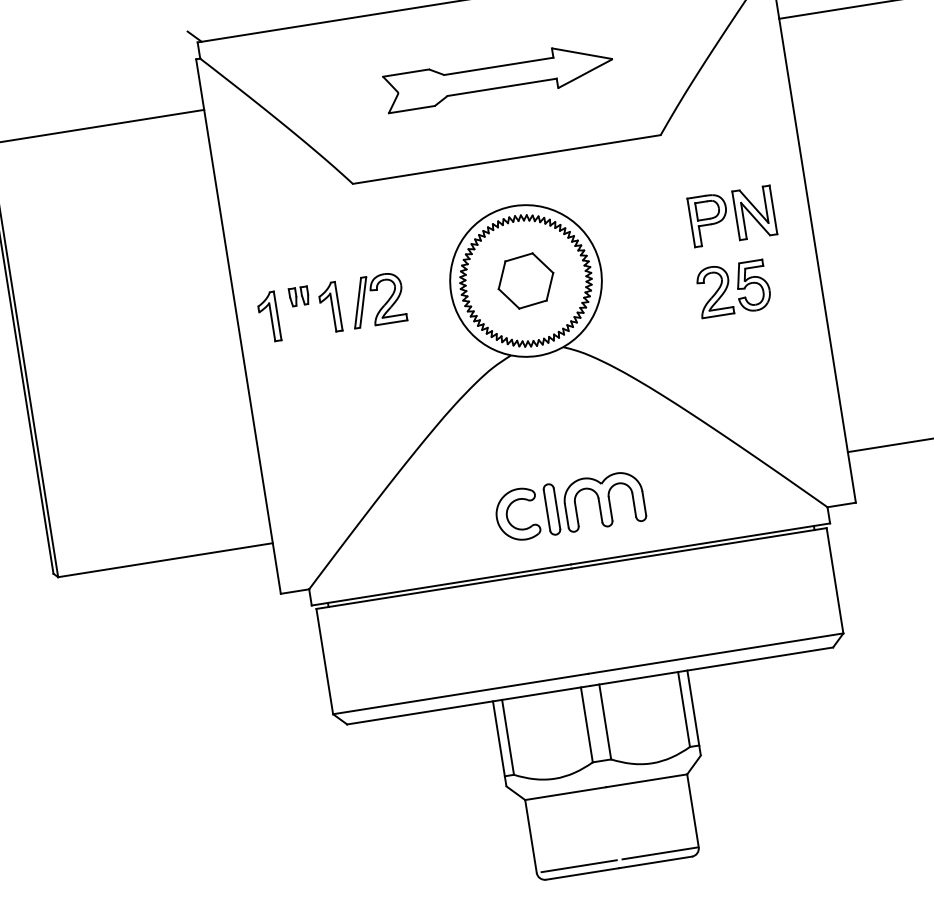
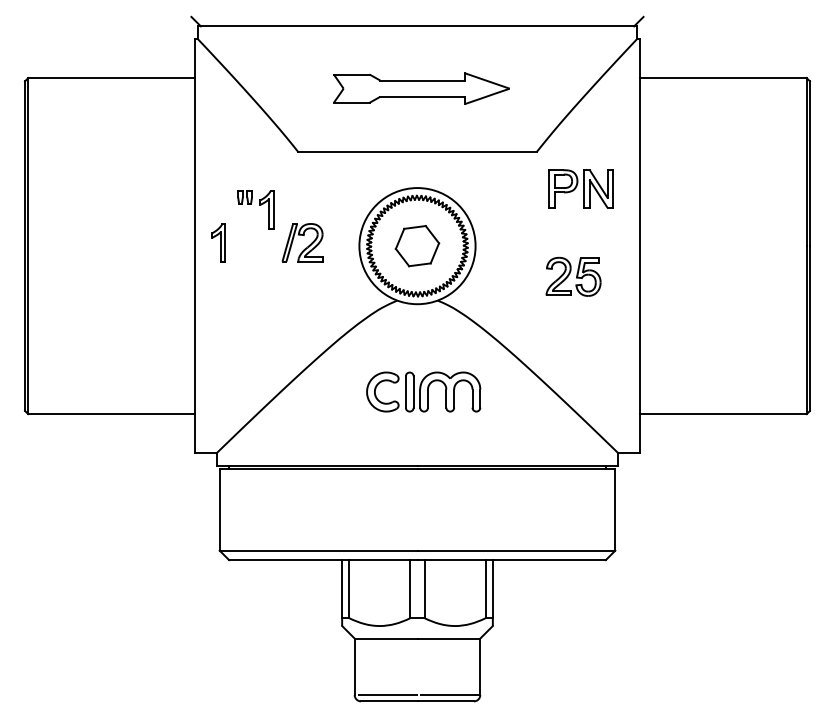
part: (731, 215) -> (580, 188), moved
part: (315, 309) -> (255, 209), moved
part: (569, 505) -> (423, 391), moved

